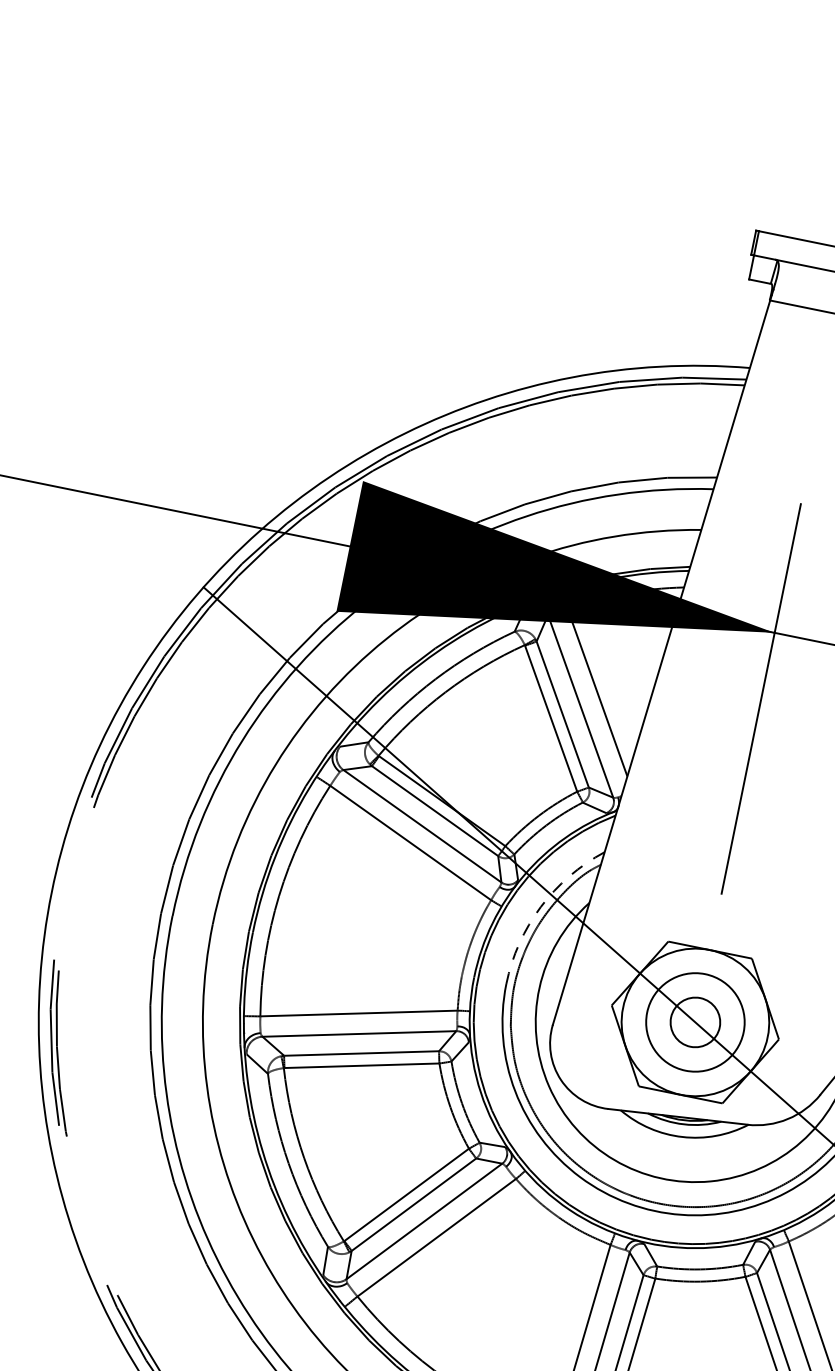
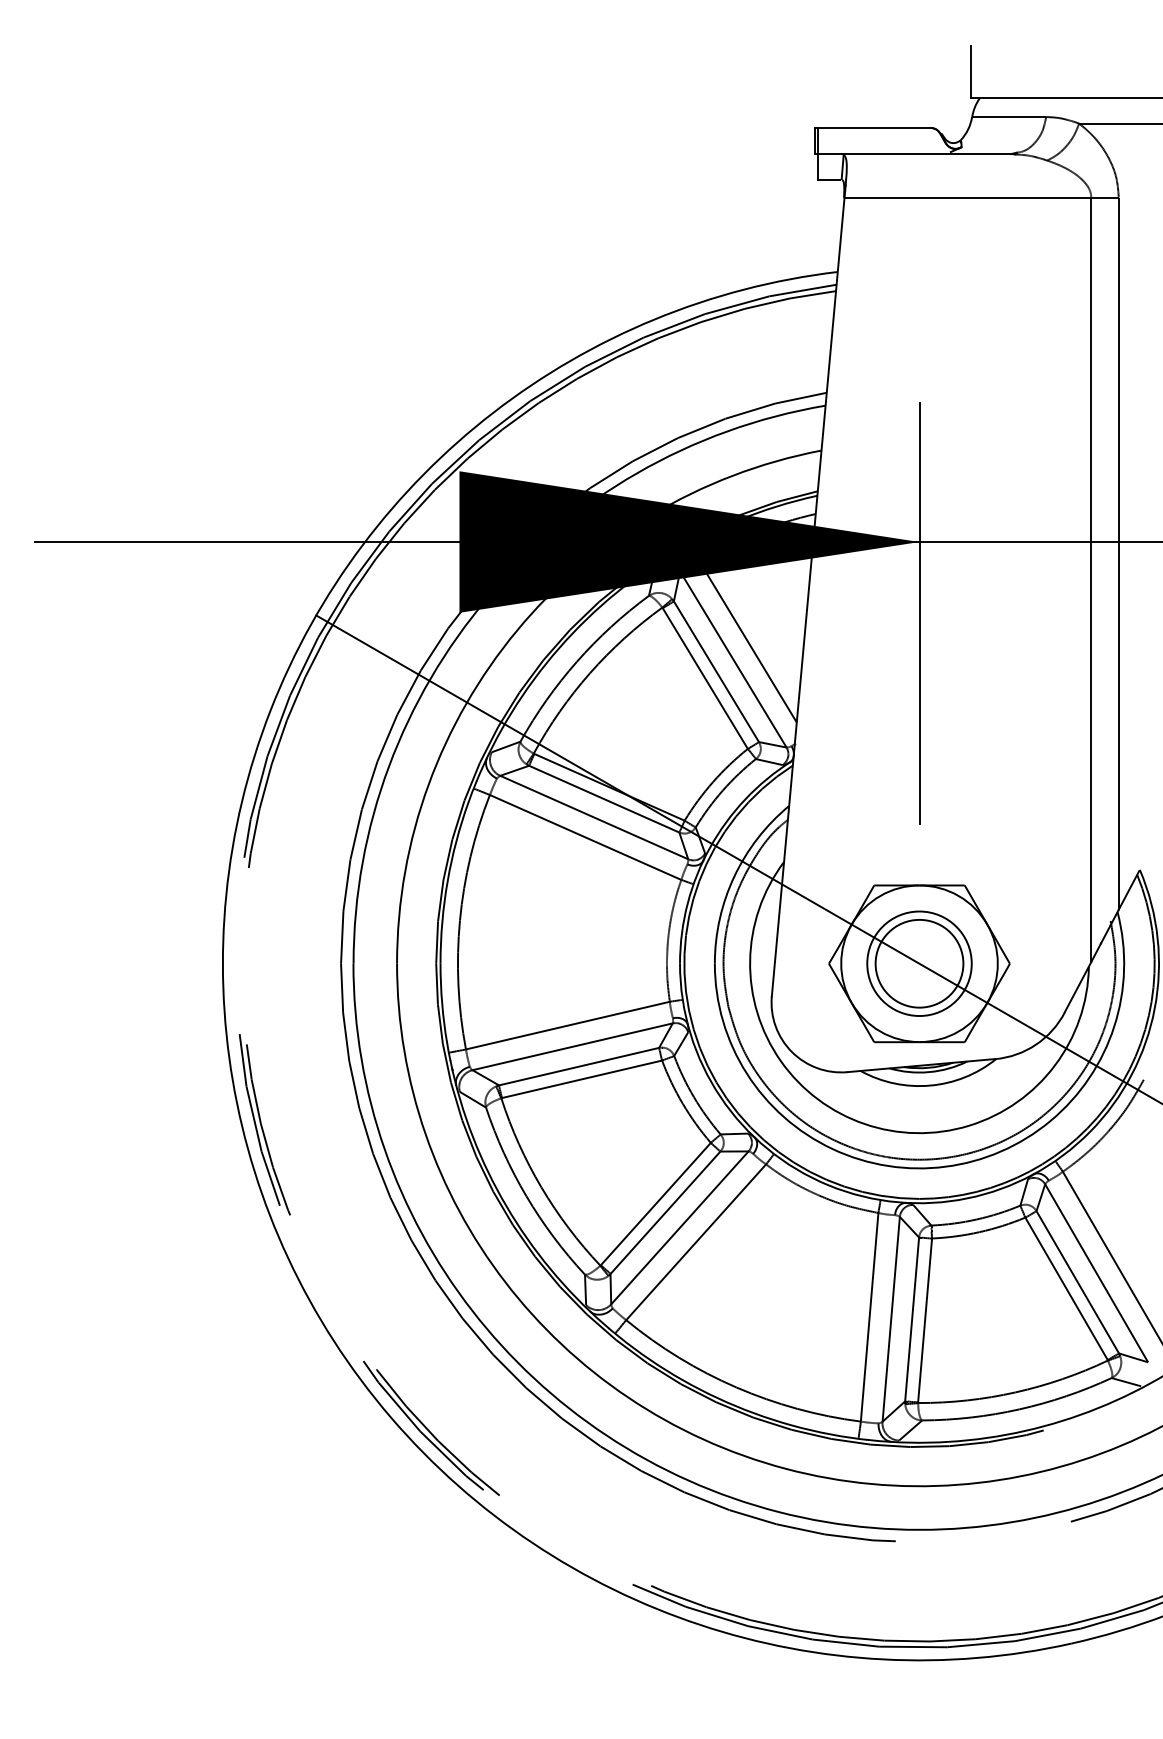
arc: (540, 907) -> (734, 876), dashed -> solid
circle: (695, 1022) -> (919, 963), size x1.67

